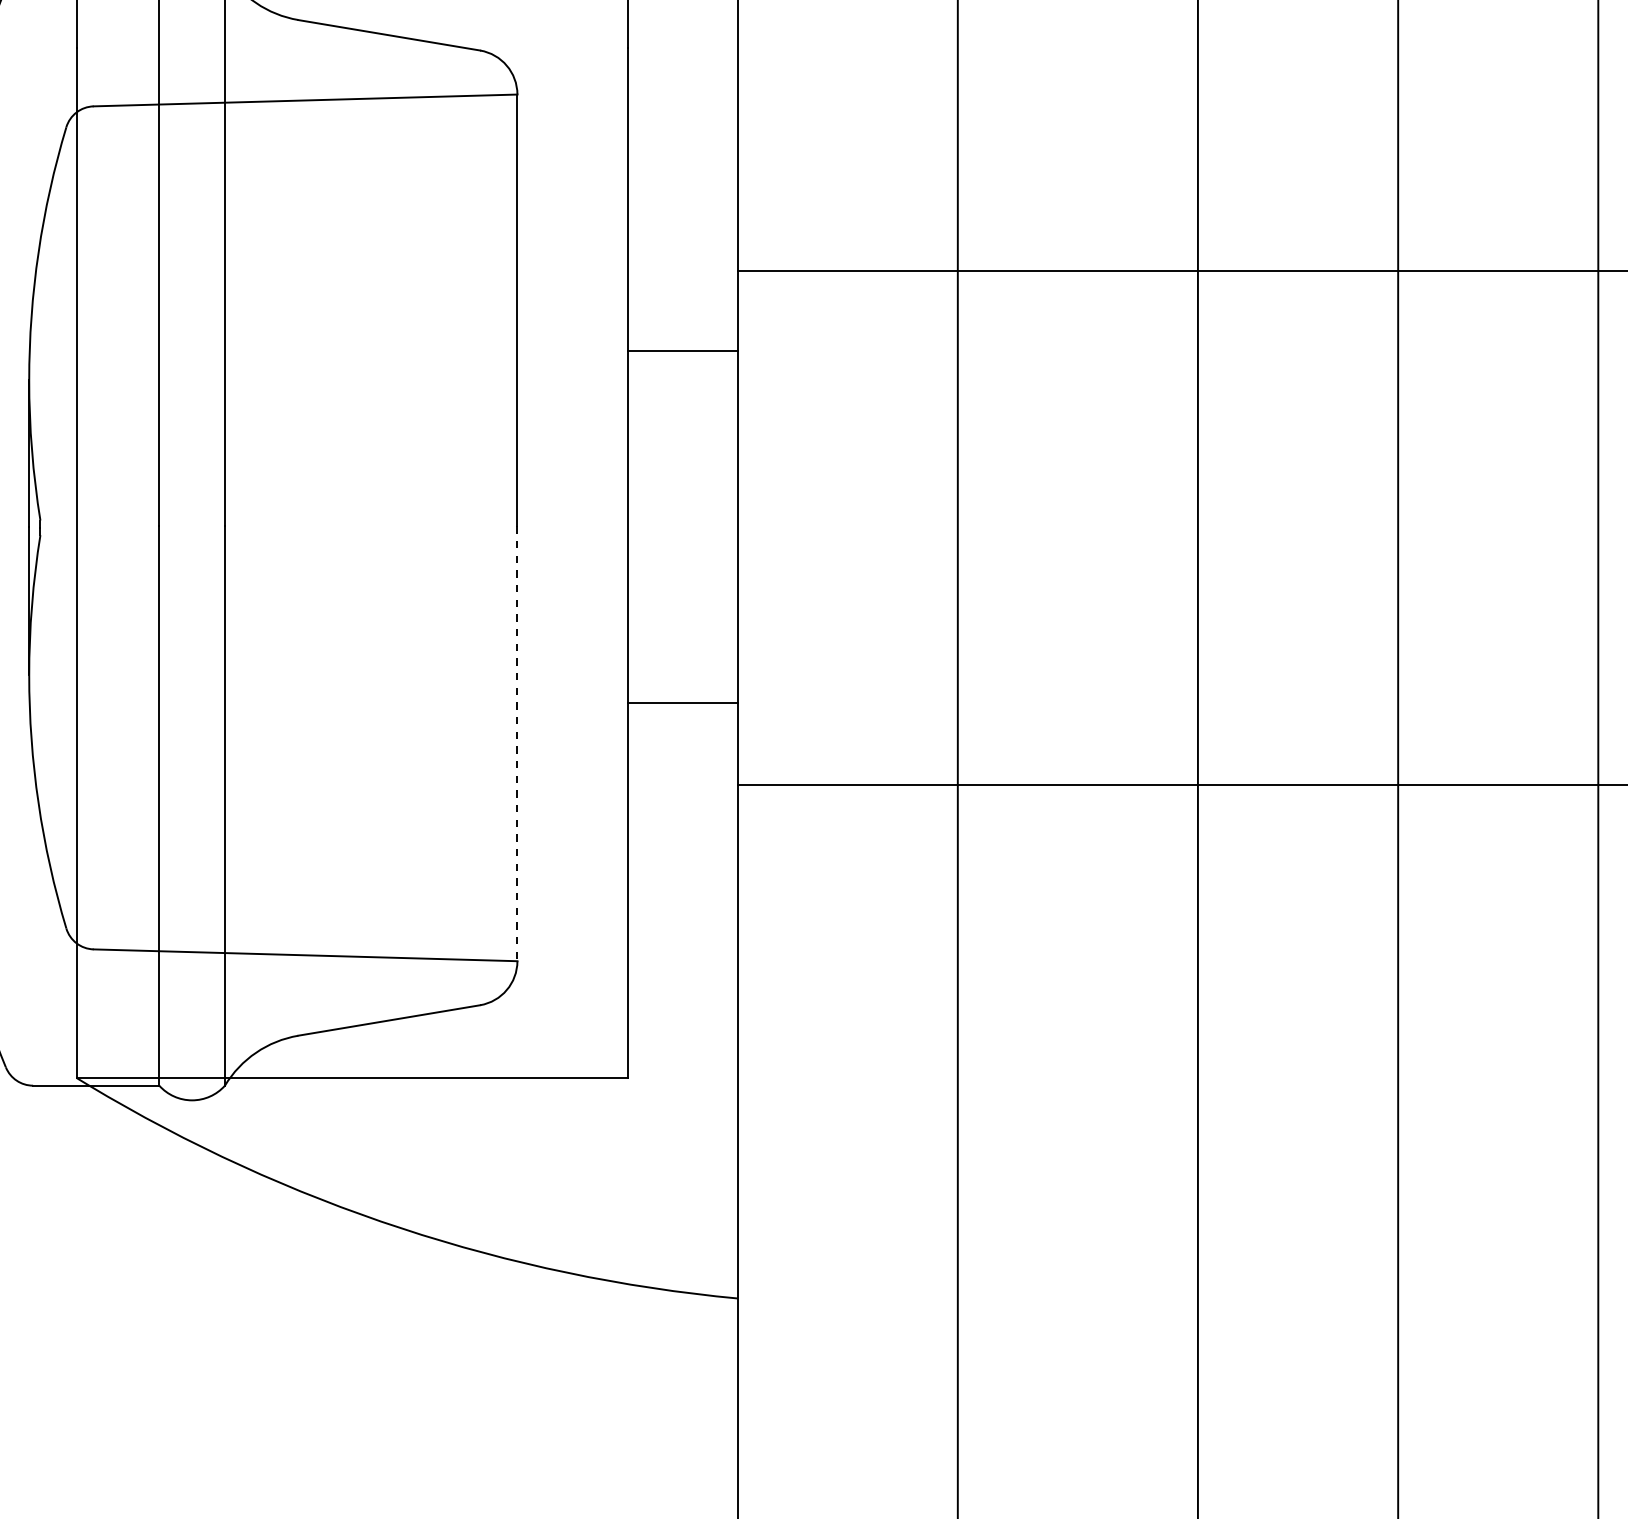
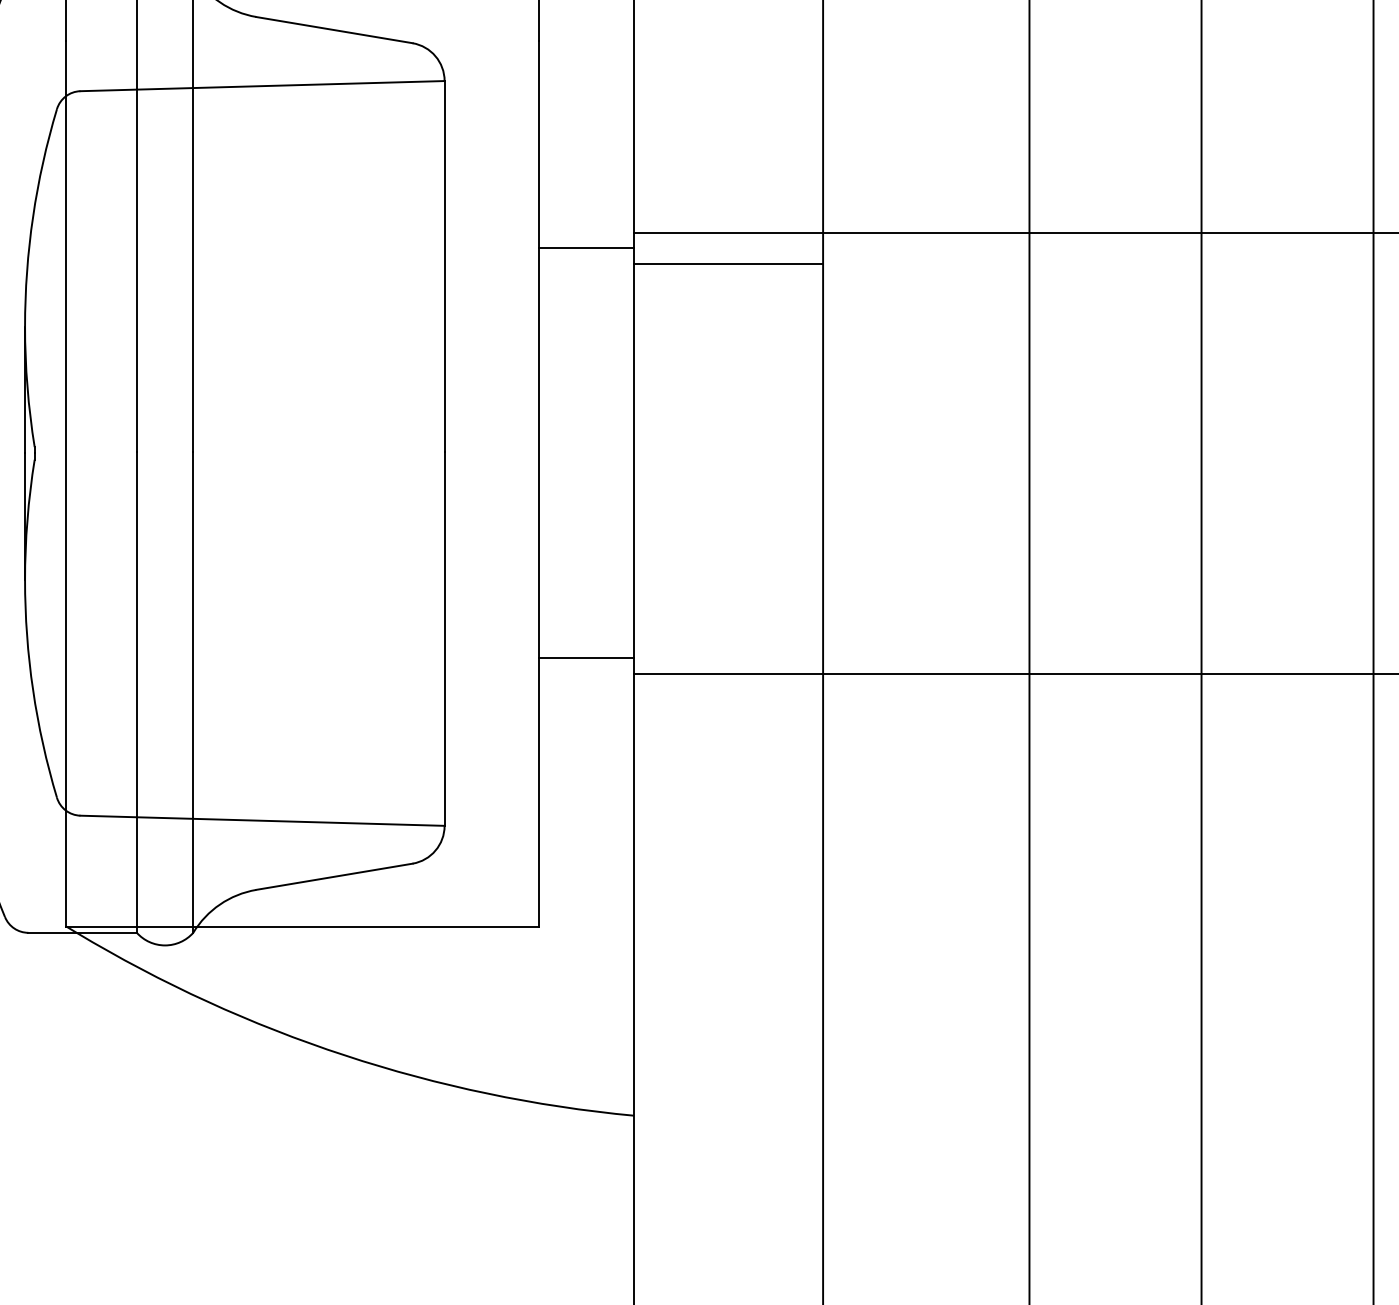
line: (847, 307) -> (728, 264), added
line: (682, 351) -> (586, 248), moved
line: (682, 703) -> (586, 658), moved
line: (517, 743) -> (444, 638), dashed -> solid

